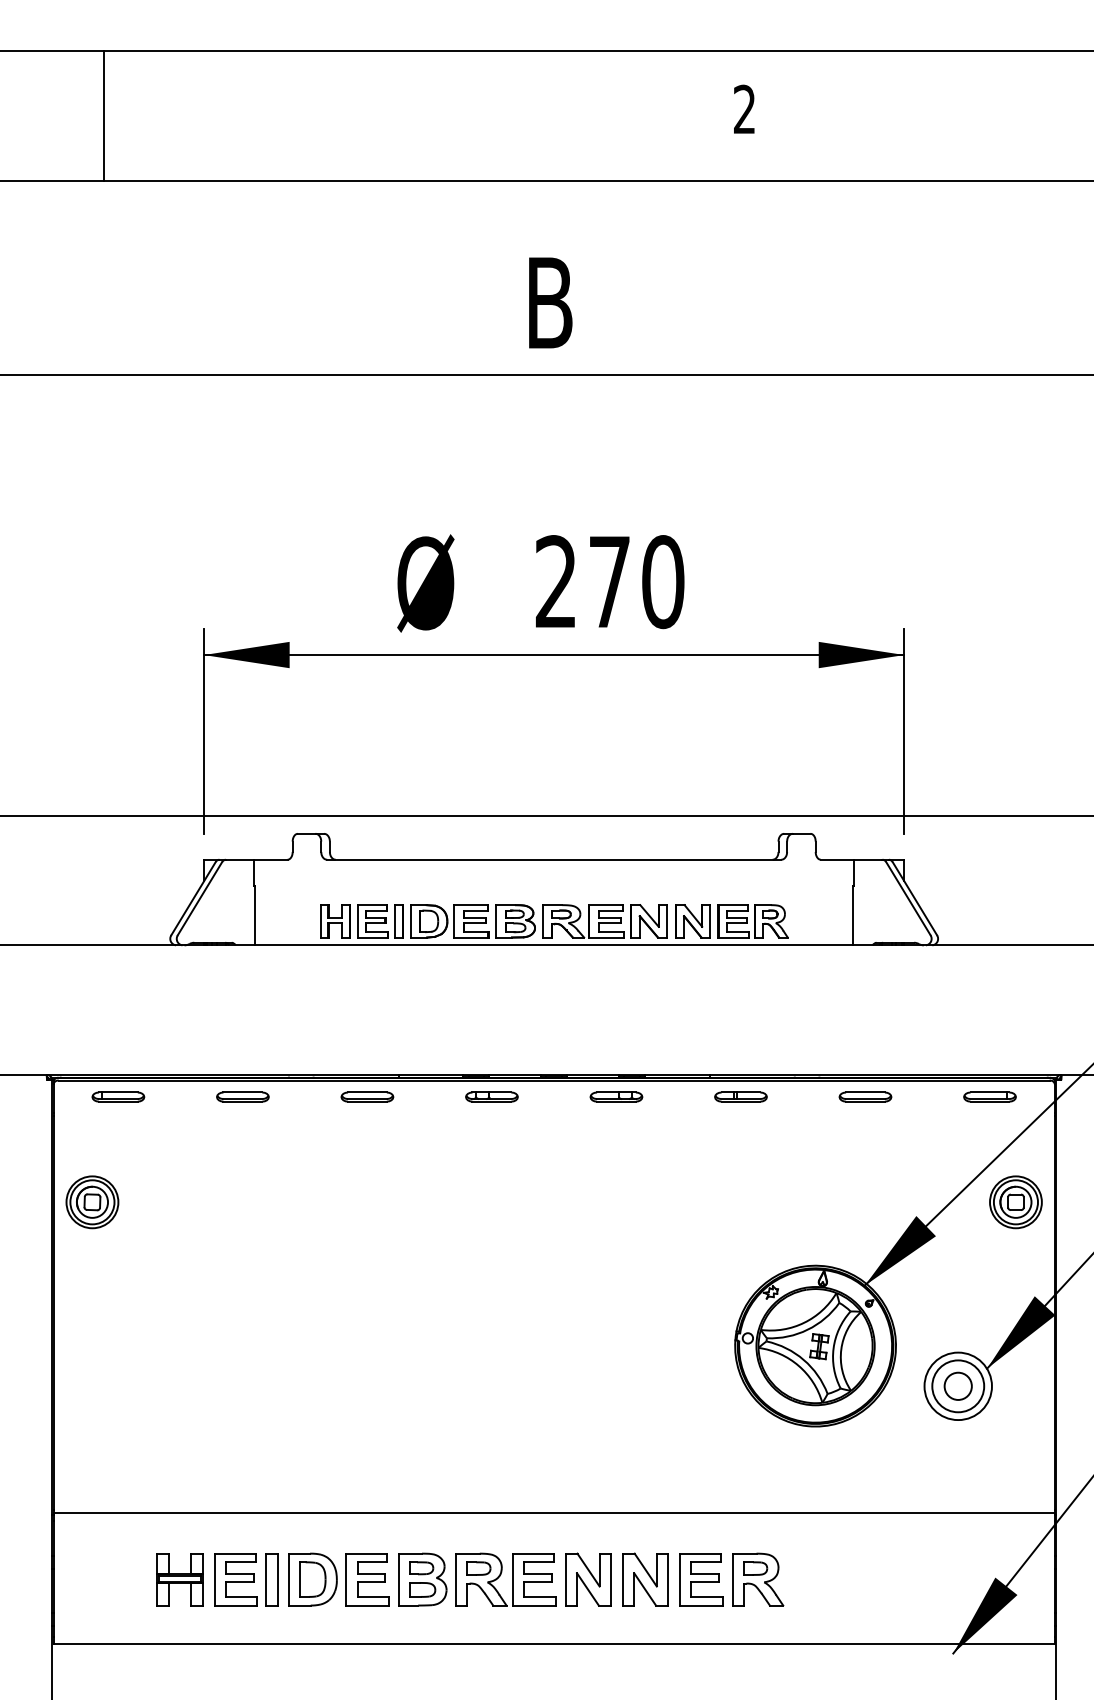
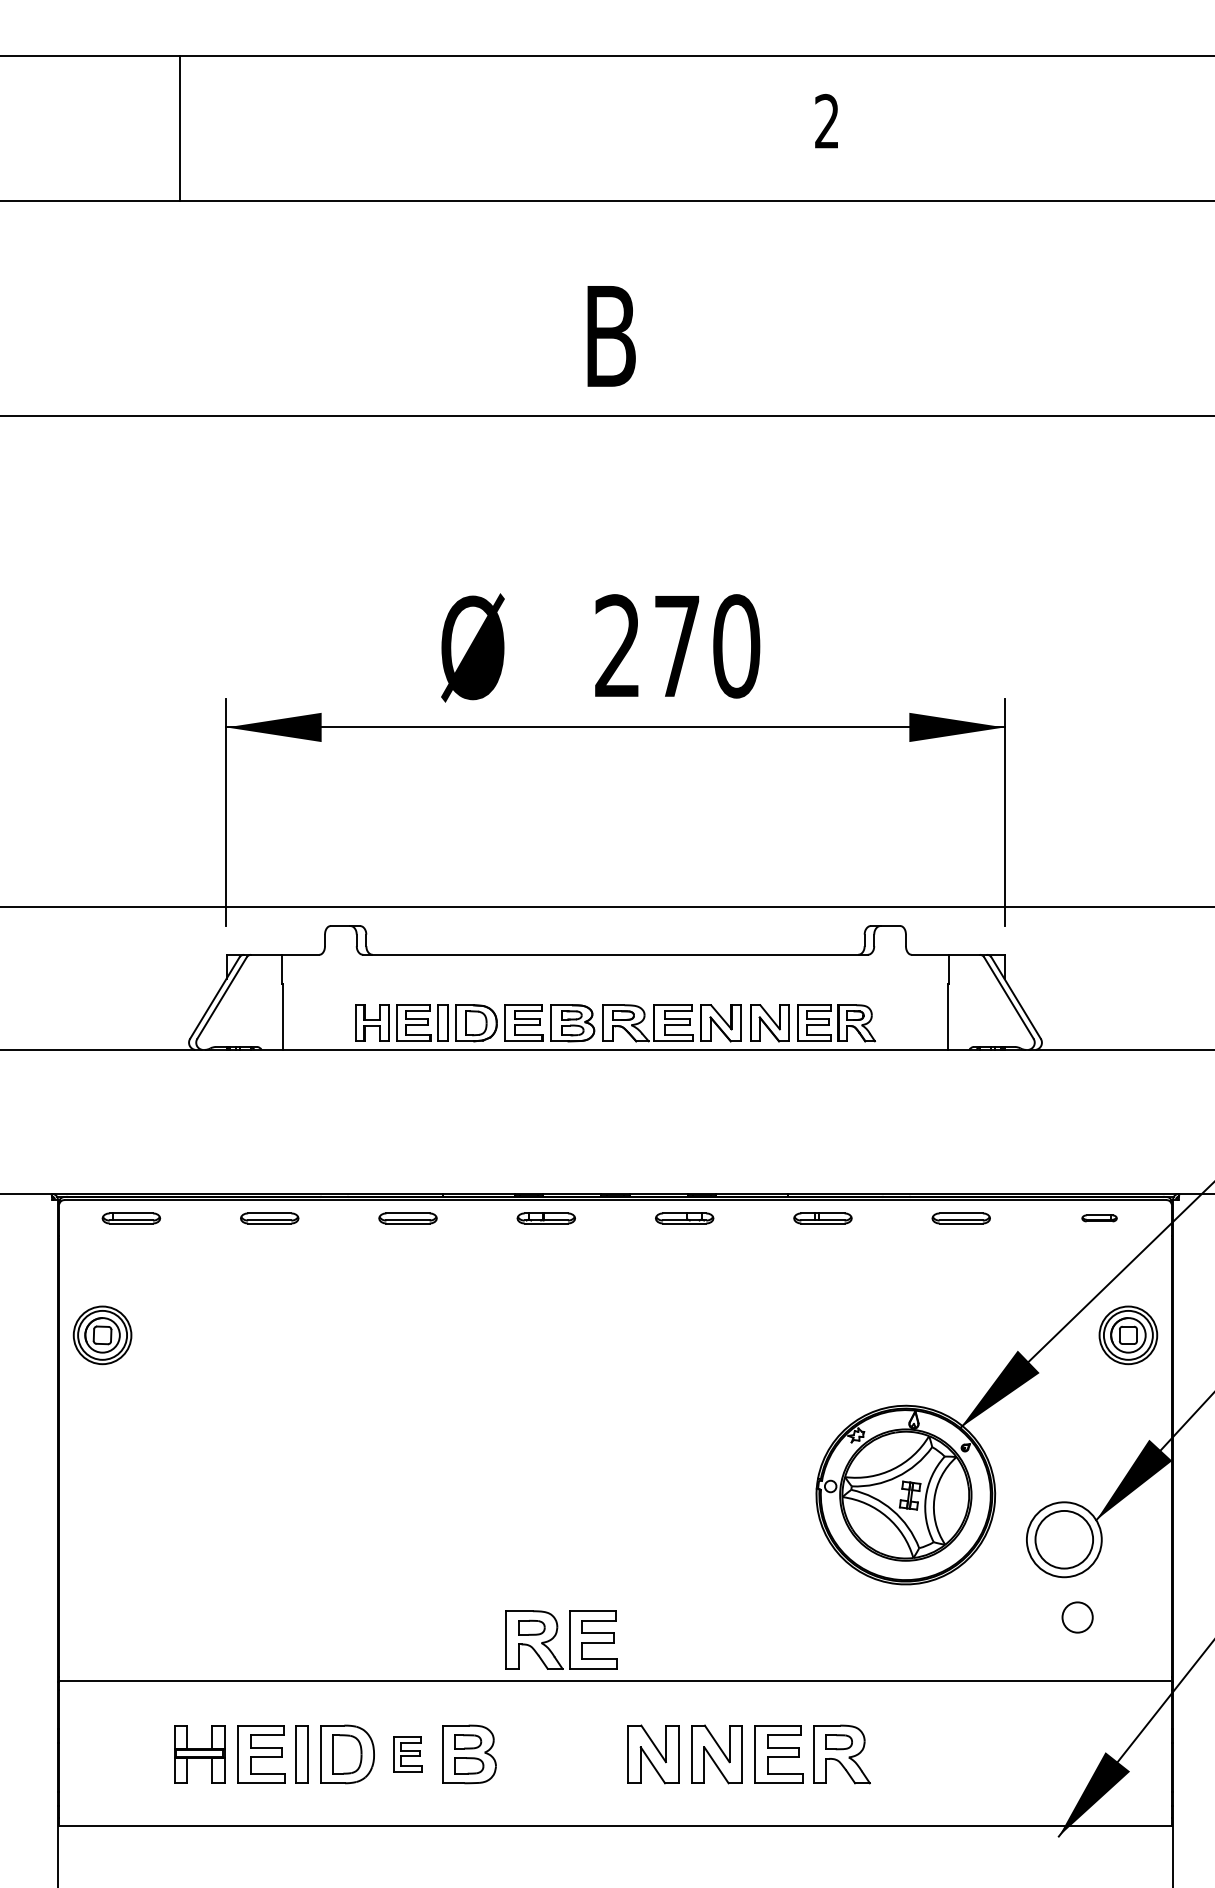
line: (103, 115) -> (179, 128), moved
part: (989, 1096) -> (1099, 1217), size x0.6
circle: (957, 1385) -> (1076, 1616), moved
part: (367, 1579) -> (408, 1754), size x0.6
part: (505, 1579) -> (561, 1639), moved

